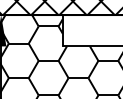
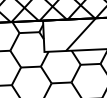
hatch: (99, 30) -> (80, 34), added

